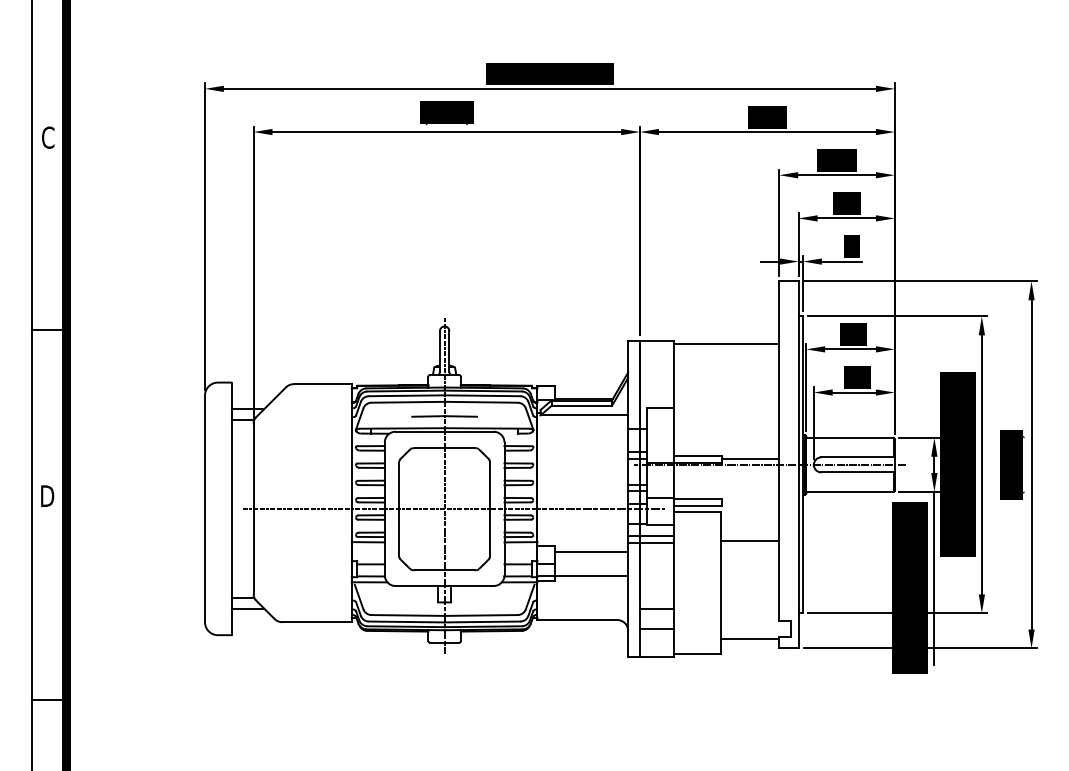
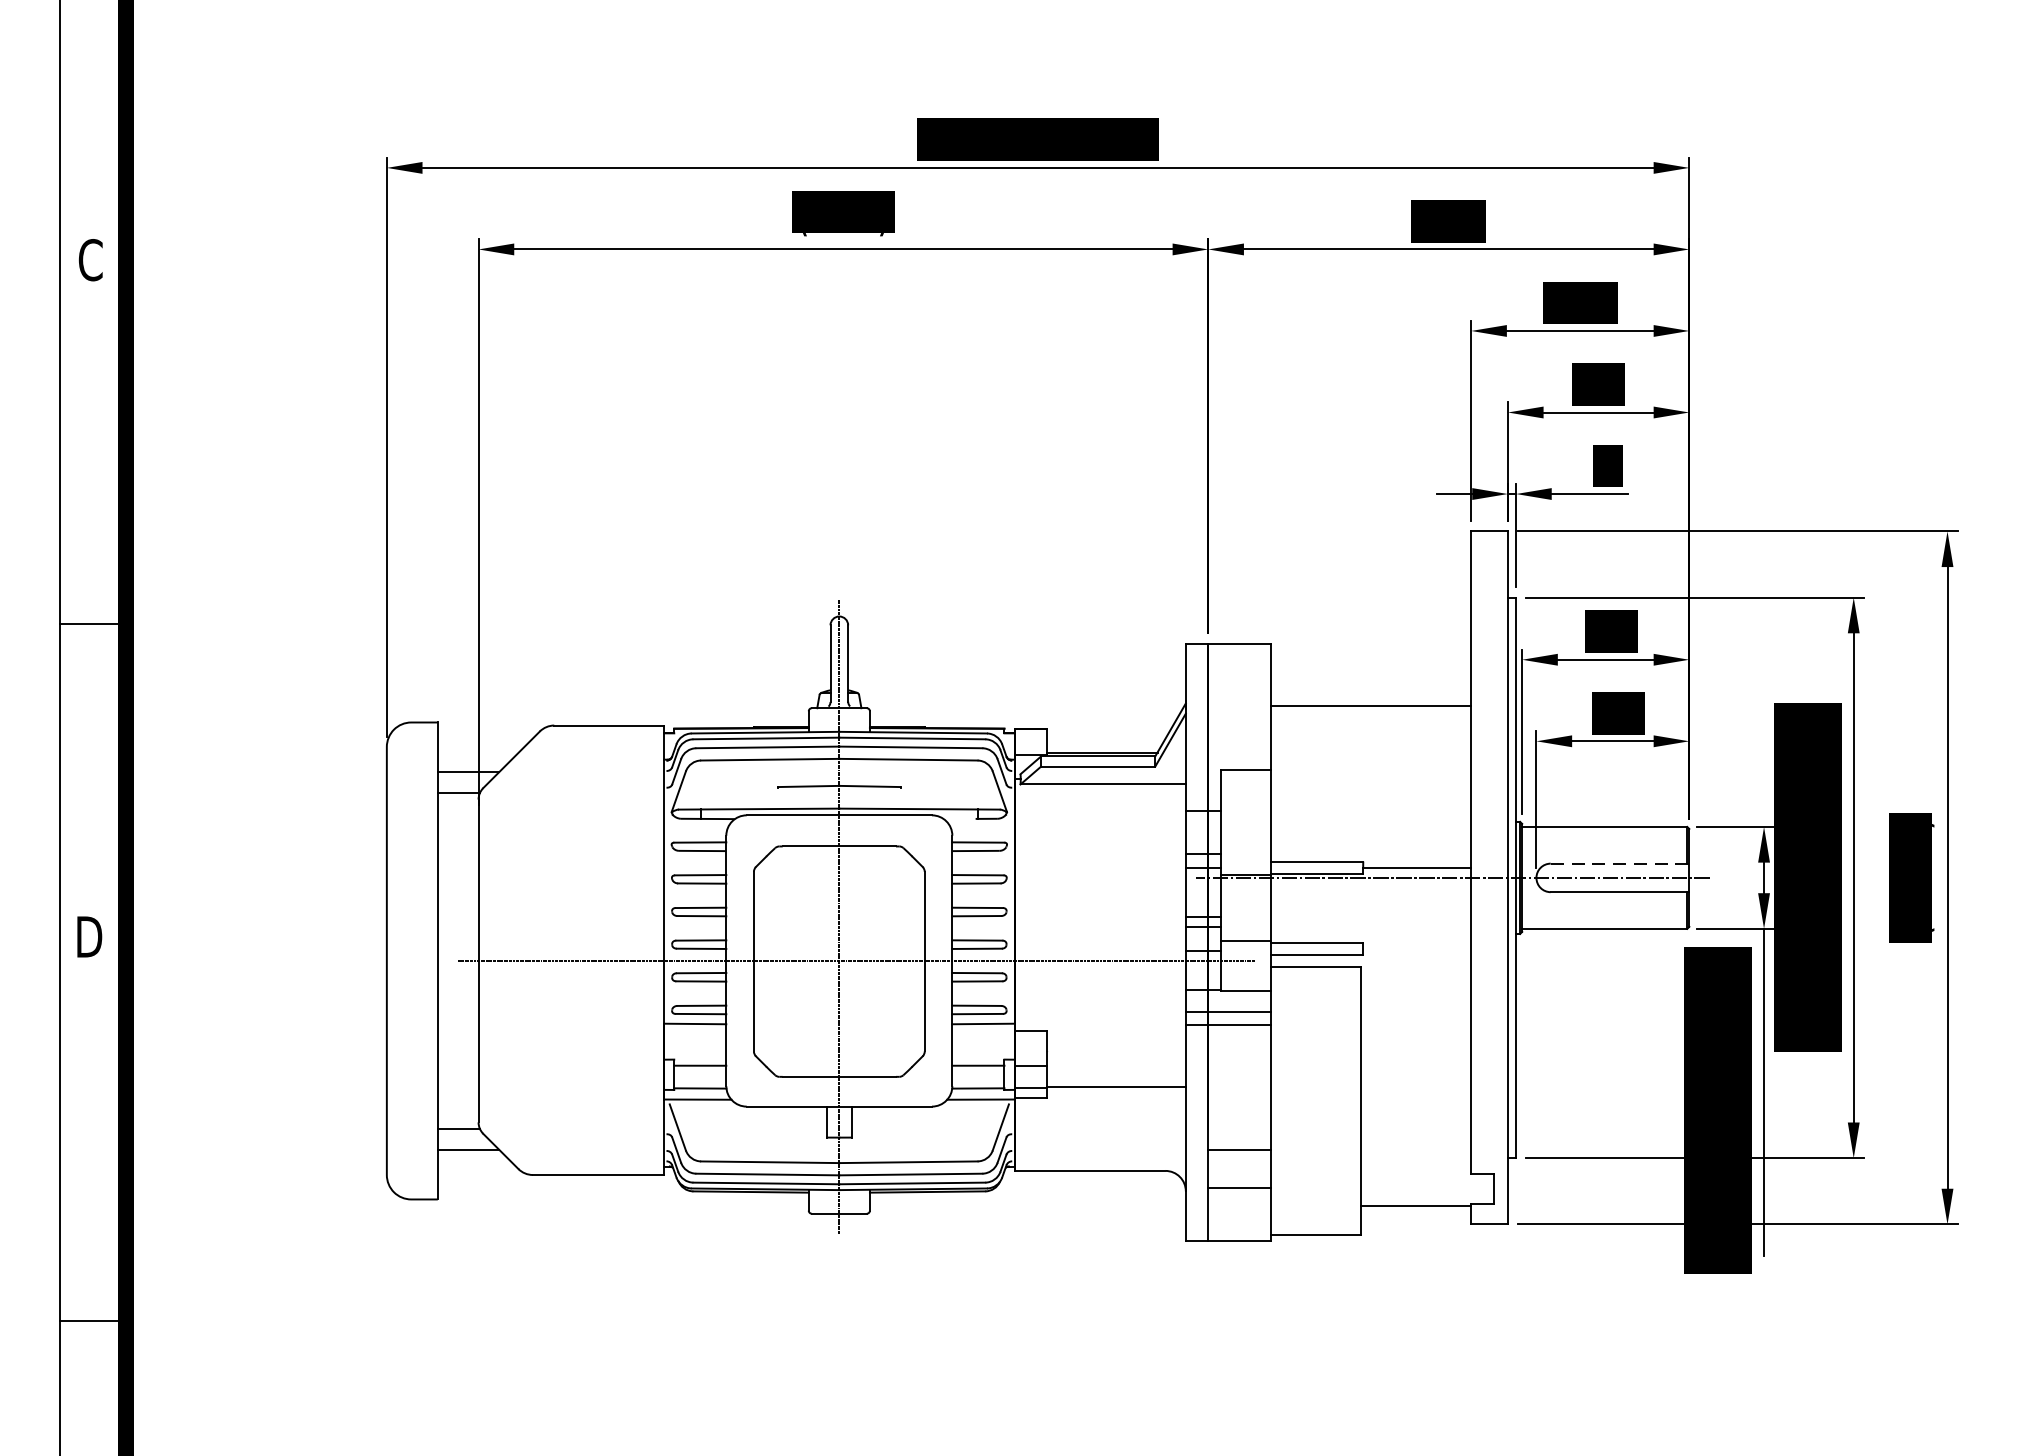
line: (726, 343) -> (1371, 705), moved
line: (858, 457) -> (1620, 863), solid -> dashed
line: (750, 541) -> (1416, 1022), removed
line: (591, 552) -> (1116, 1043), removed

